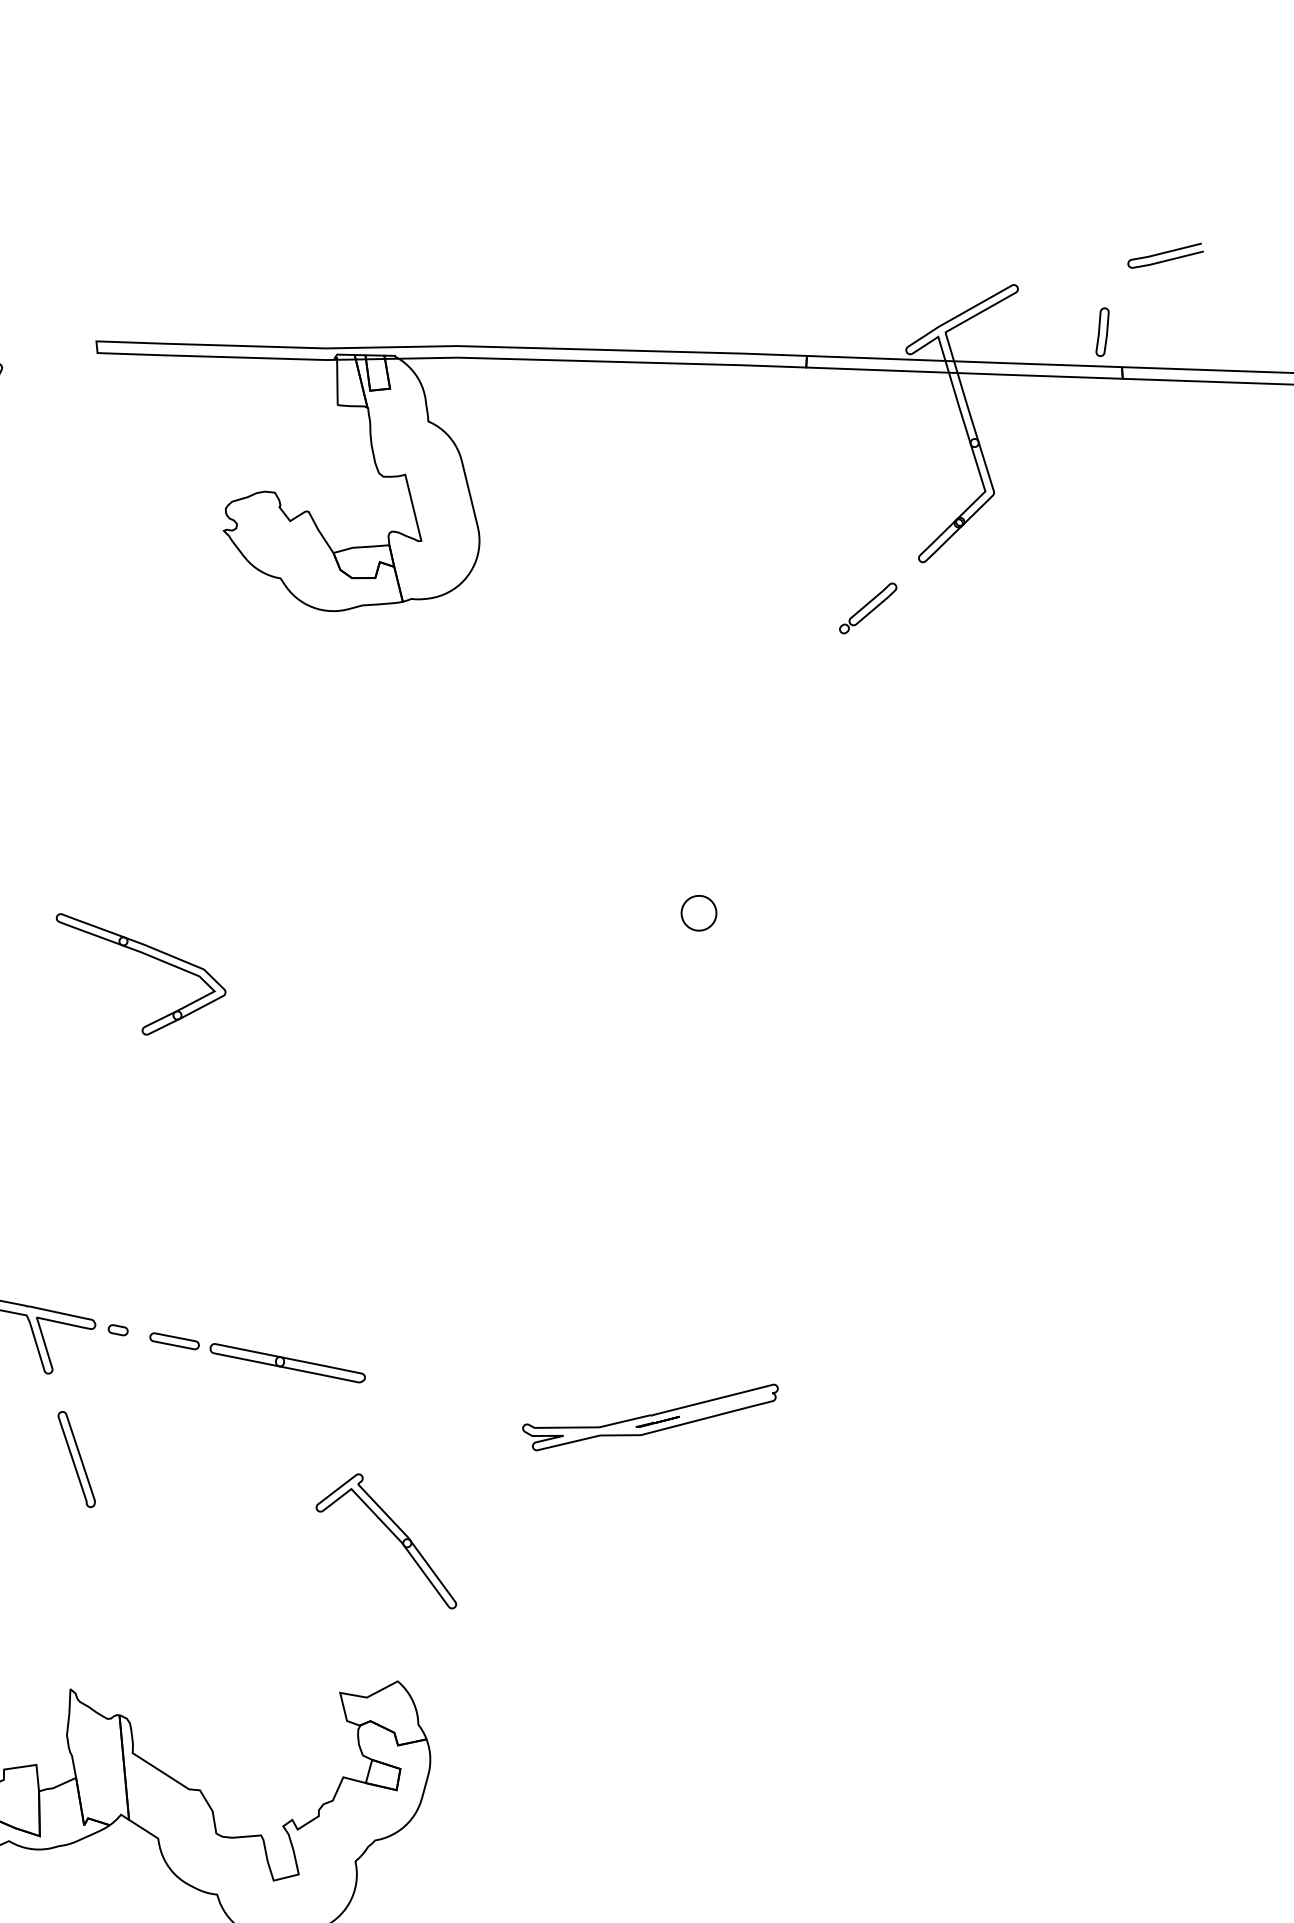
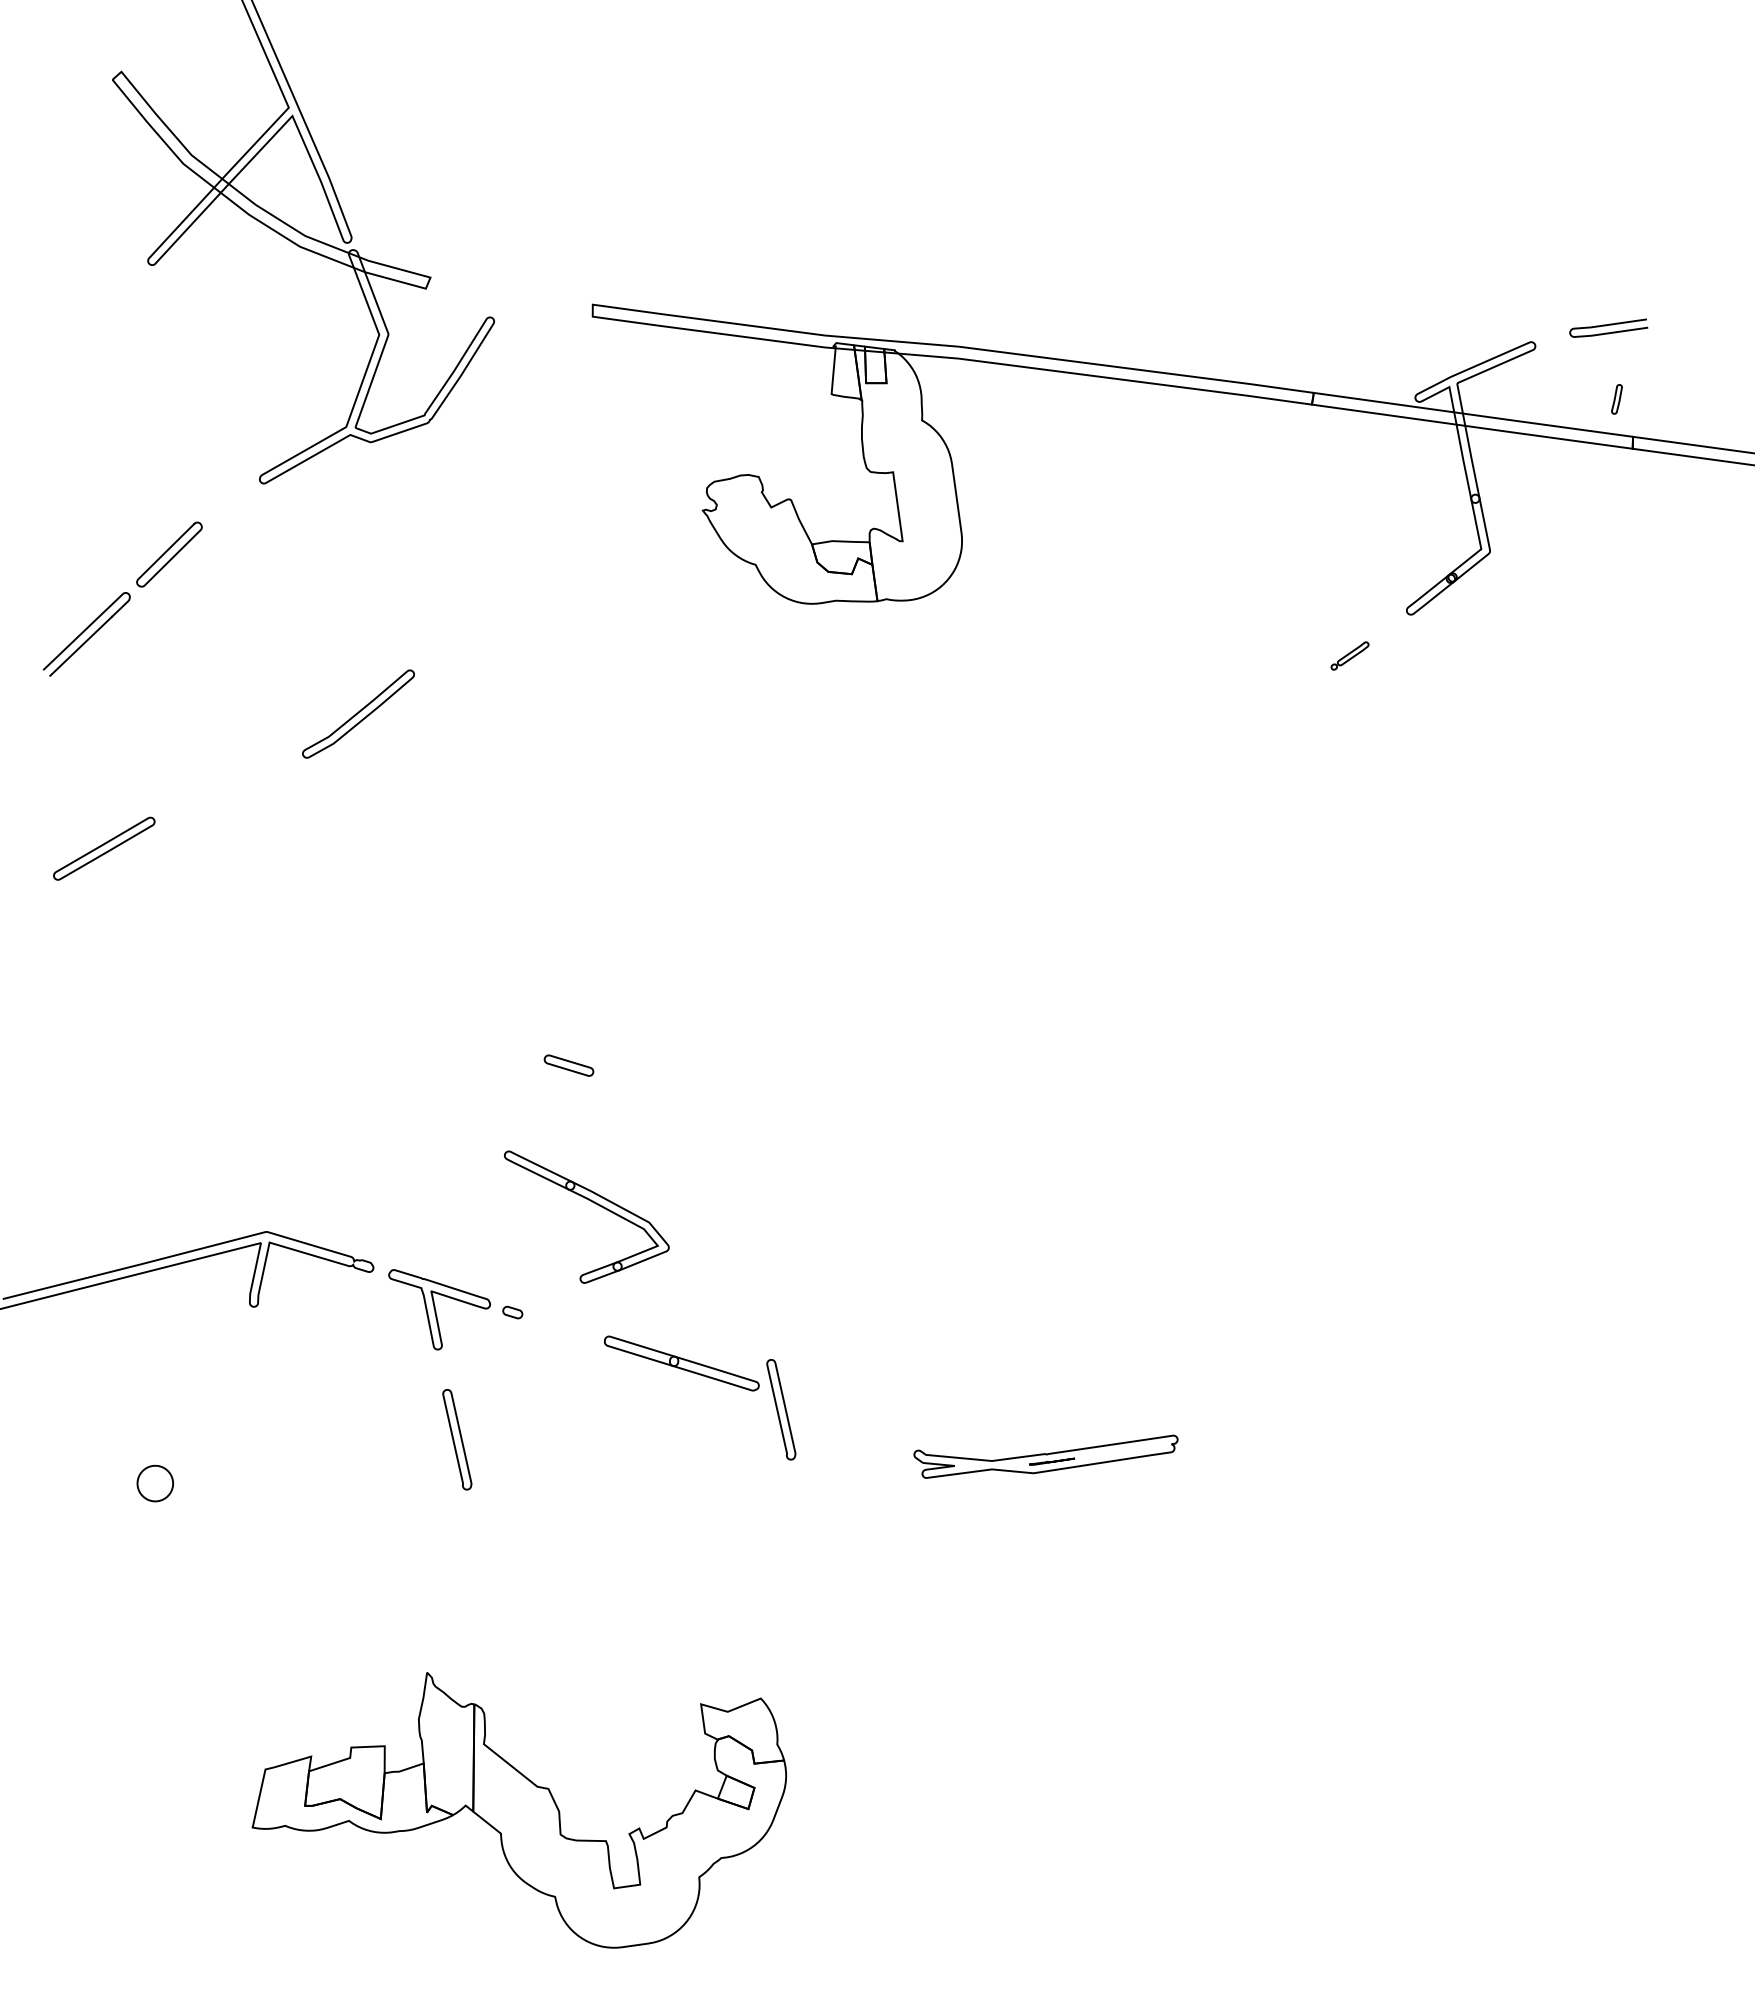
curve: (1164, 253) -> (1608, 325), moved
part: (1102, 332) -> (1616, 399), size x0.6
part: (867, 607) -> (1349, 655), size x0.6
part: (698, 913) -> (1146, 948), removed
part: (149, 957) -> (595, 1204), moved
part: (174, 1341) -> (568, 1065), moved
part: (389, 1398) -> (781, 1409), added
part: (392, 1534) -> (770, 1548), removed

